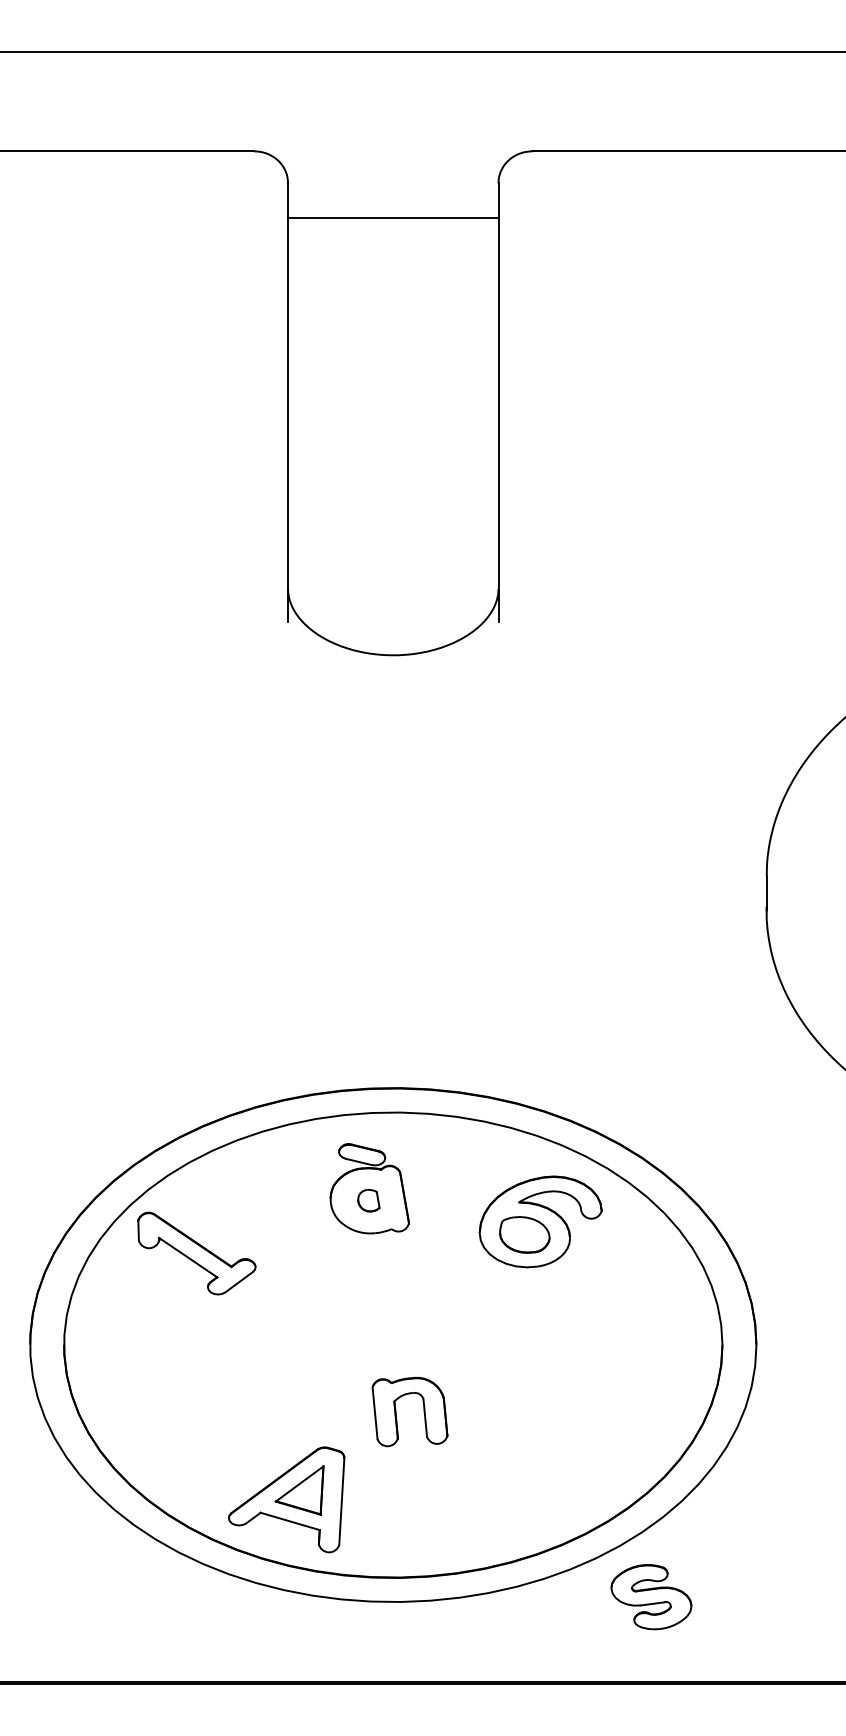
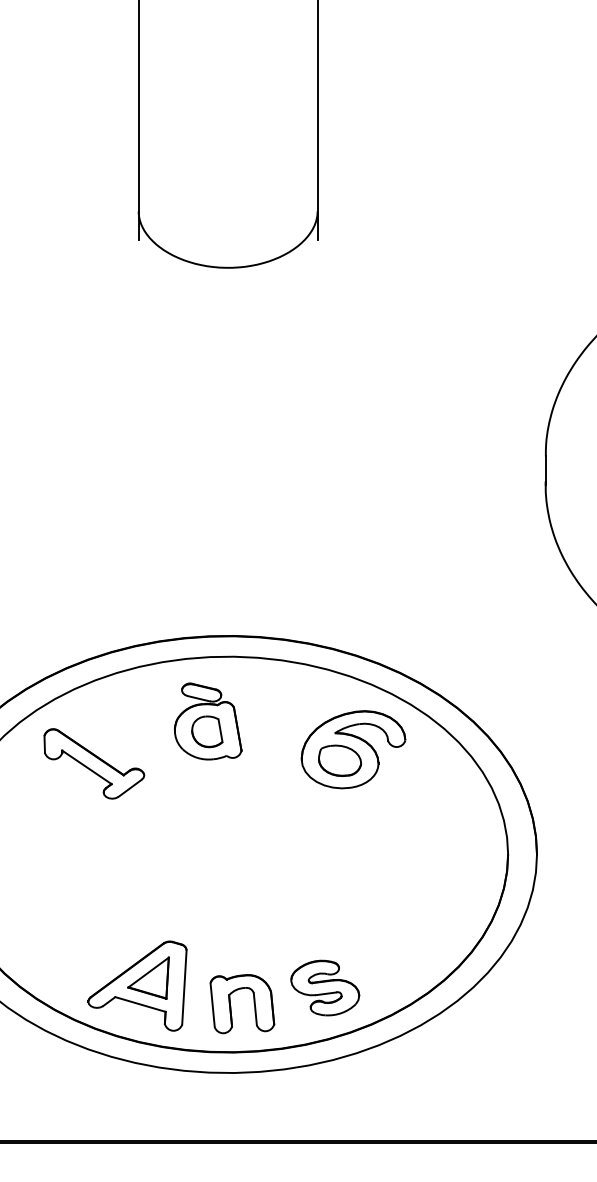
part: (368, 1200) -> (207, 731), size x1.67
part: (196, 1253) -> (93, 763), moved
part: (396, 1411) -> (230, 1003), moved
part: (651, 1597) -> (325, 988), moved

